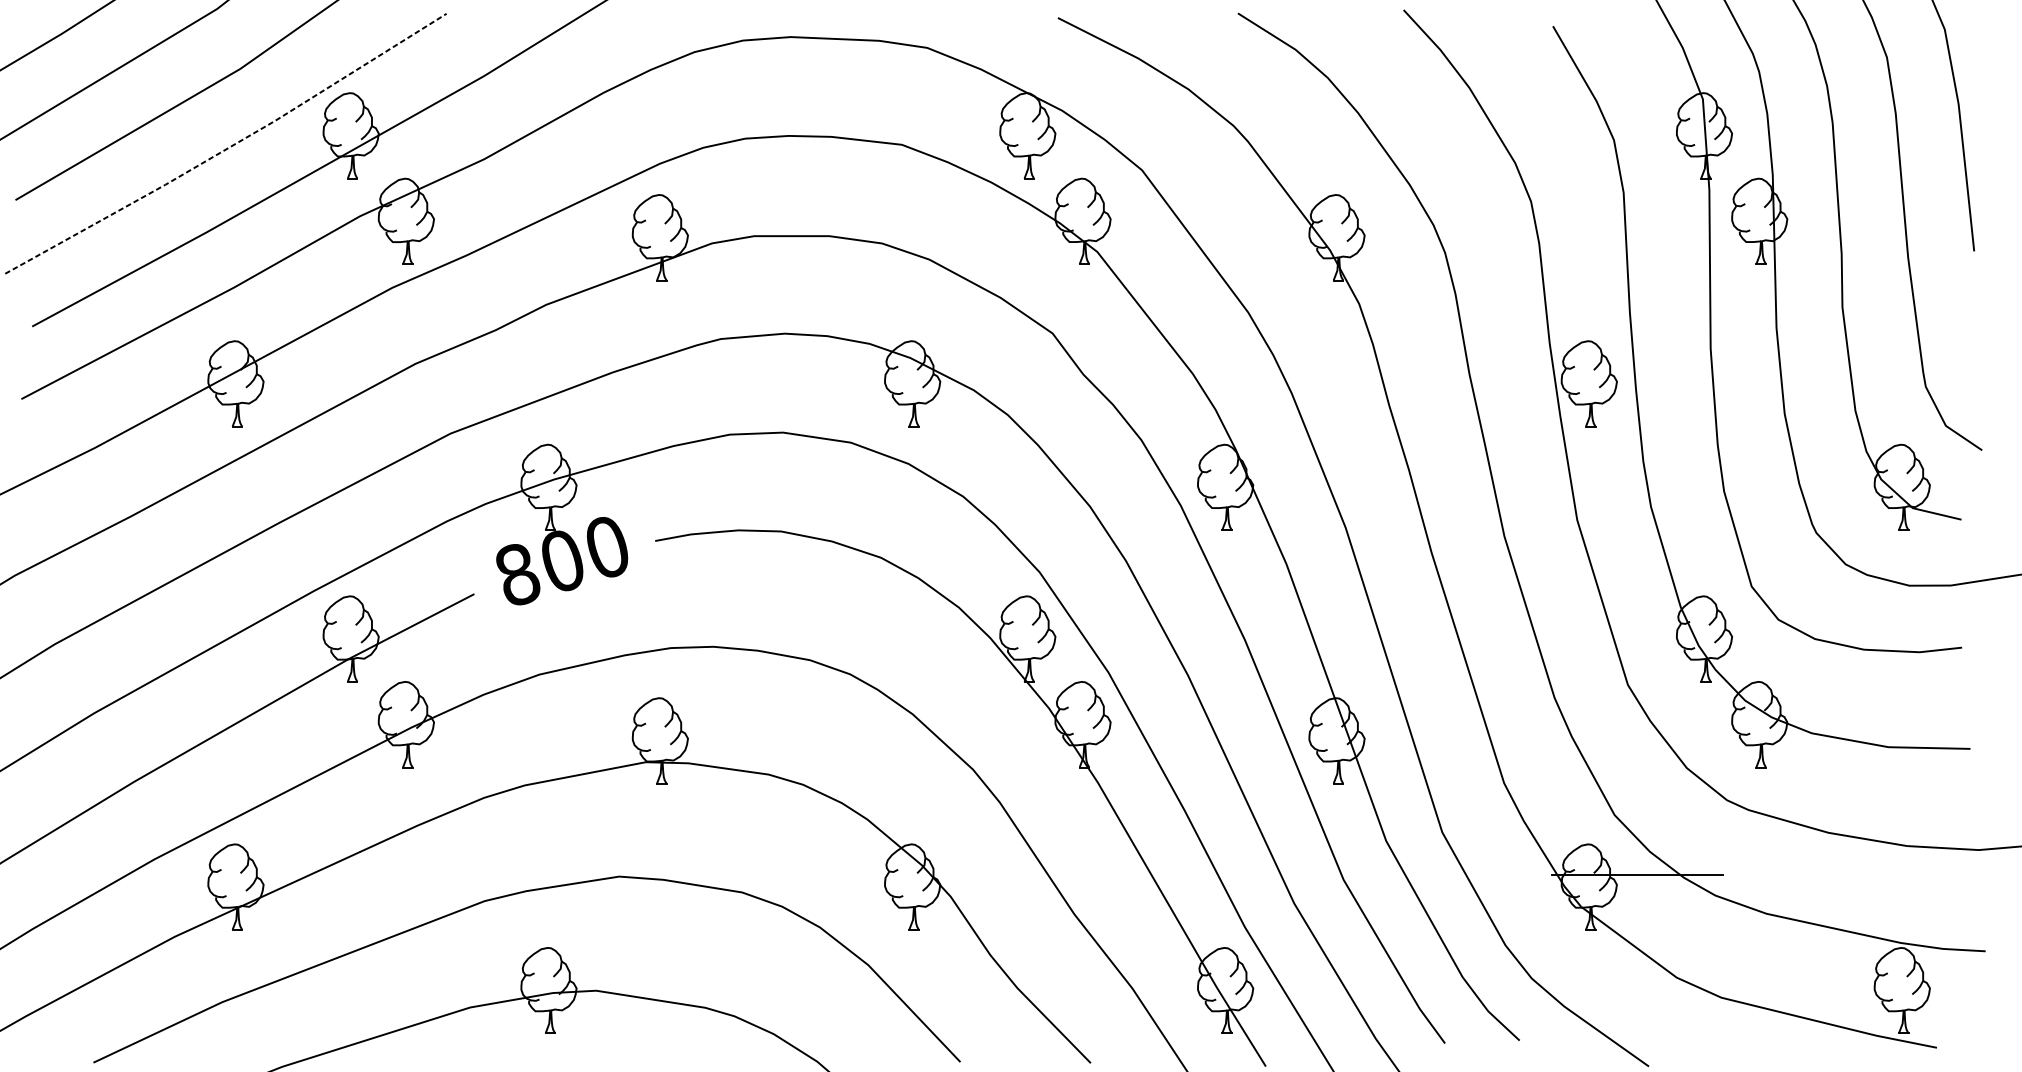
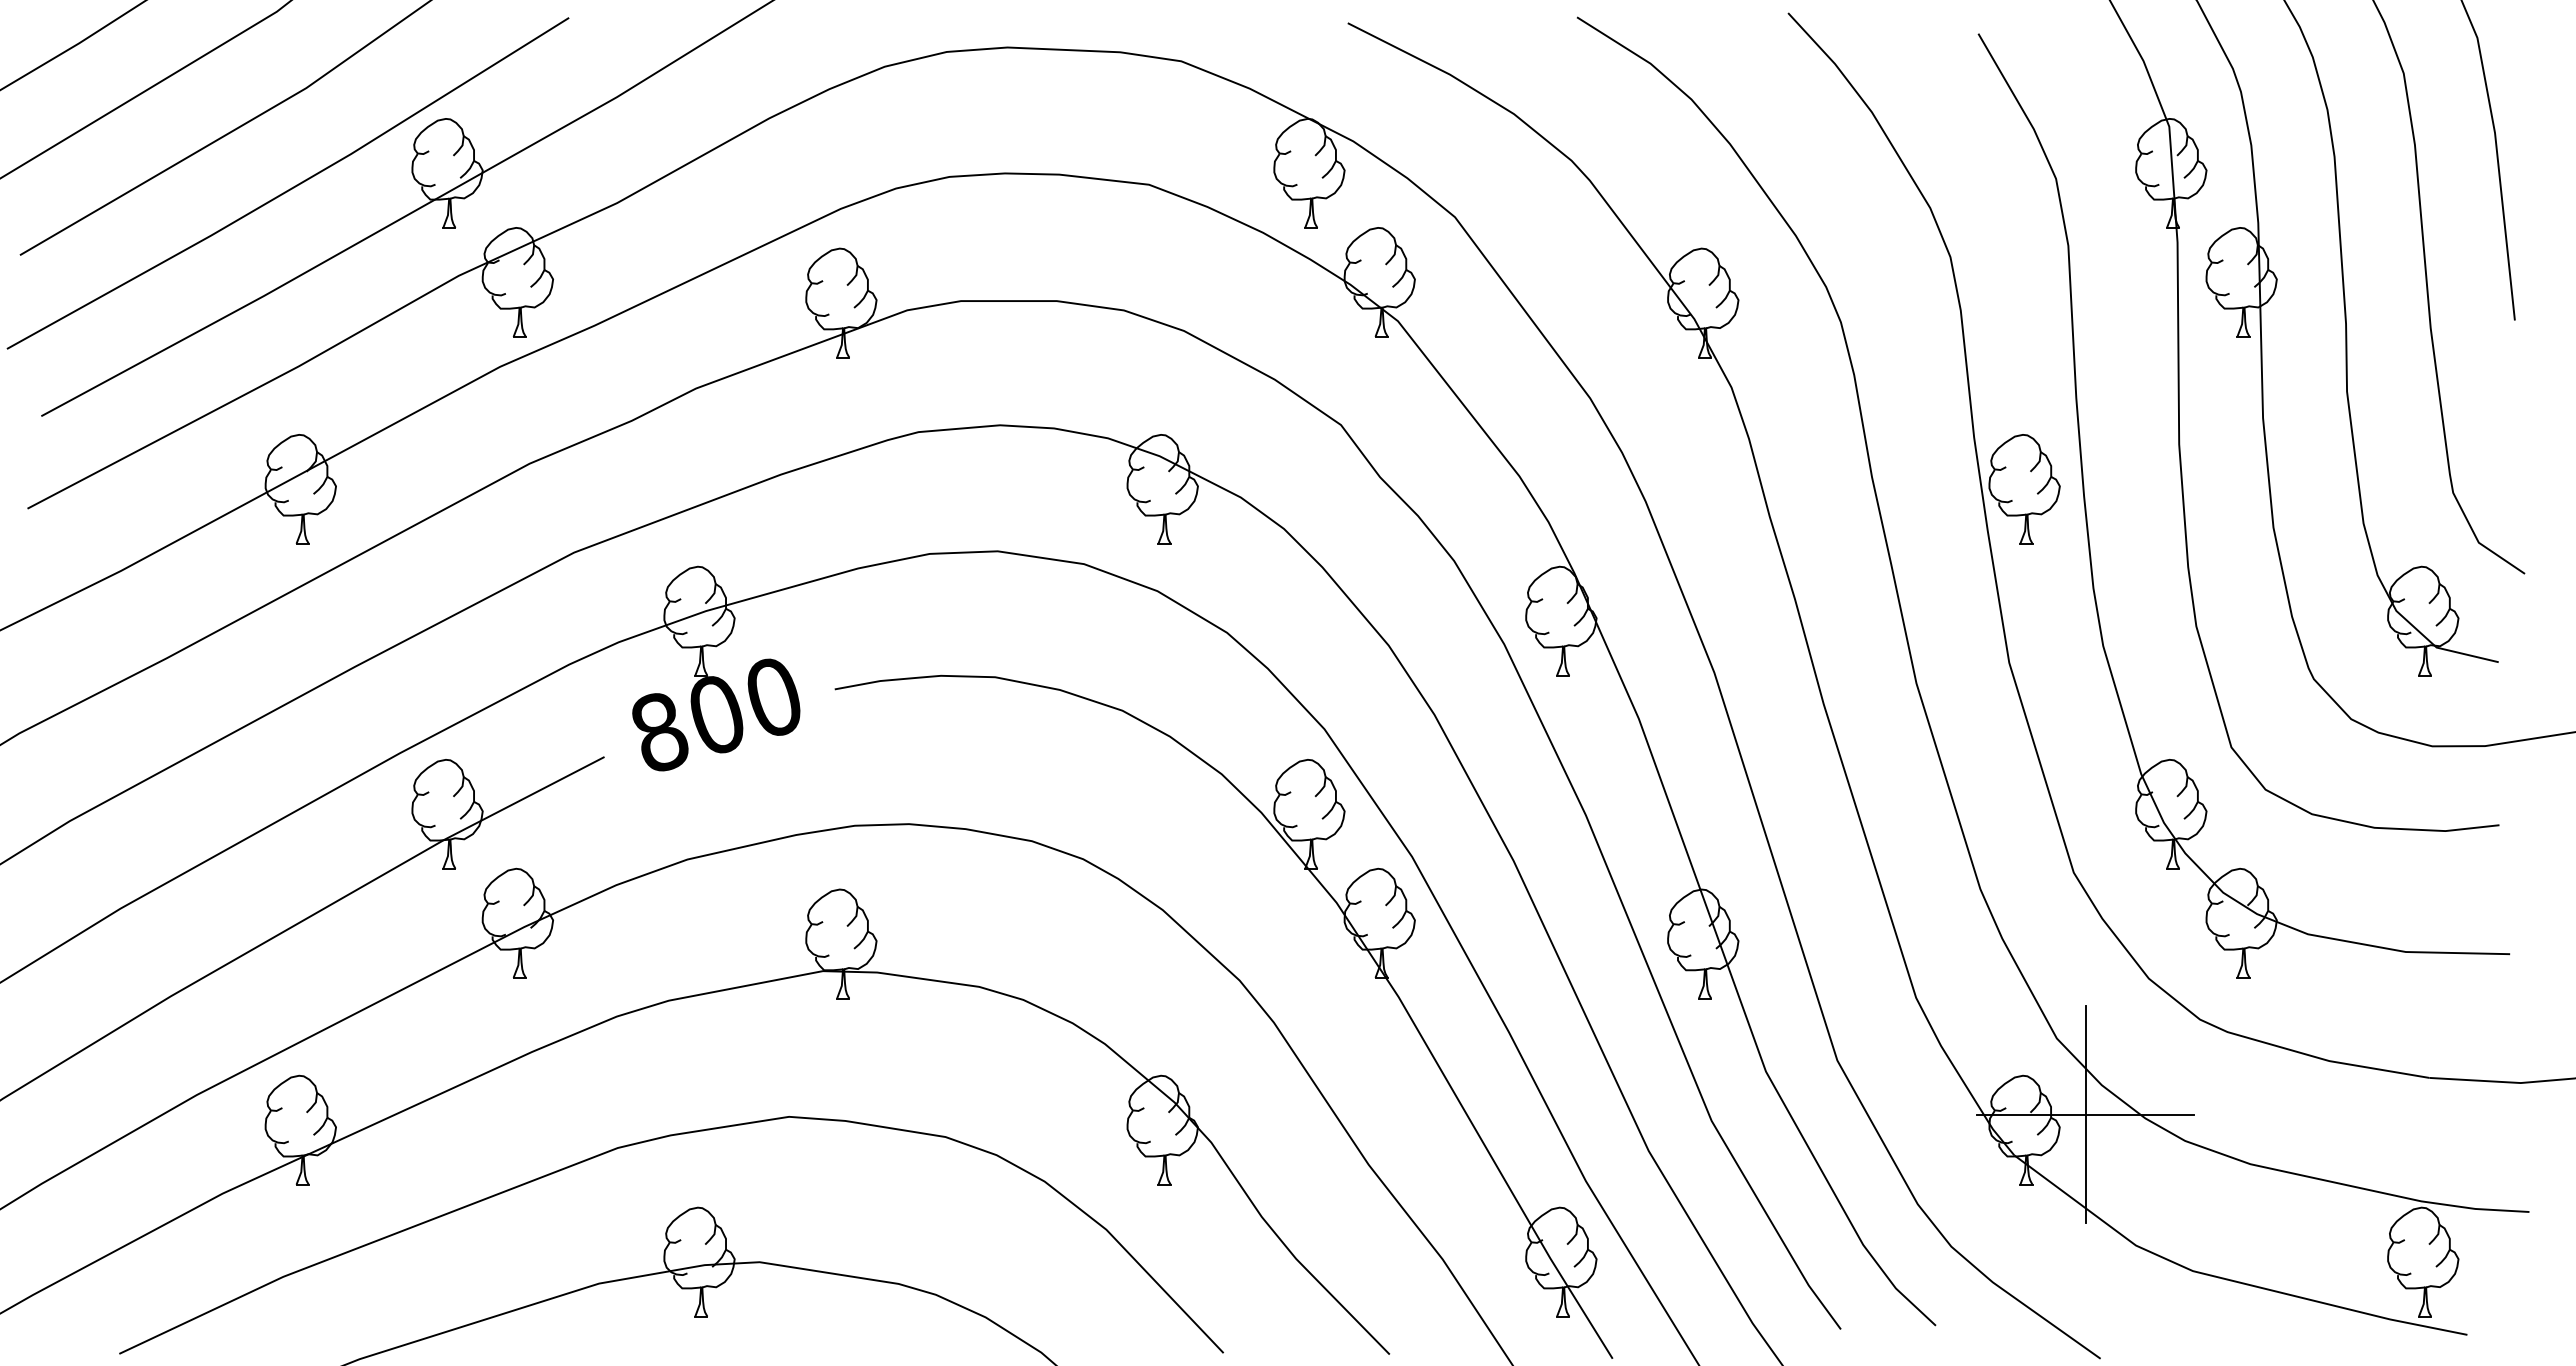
line: (228, 147) -> (291, 188), dashed -> solid
line: (1637, 874) -> (2085, 1114), added

